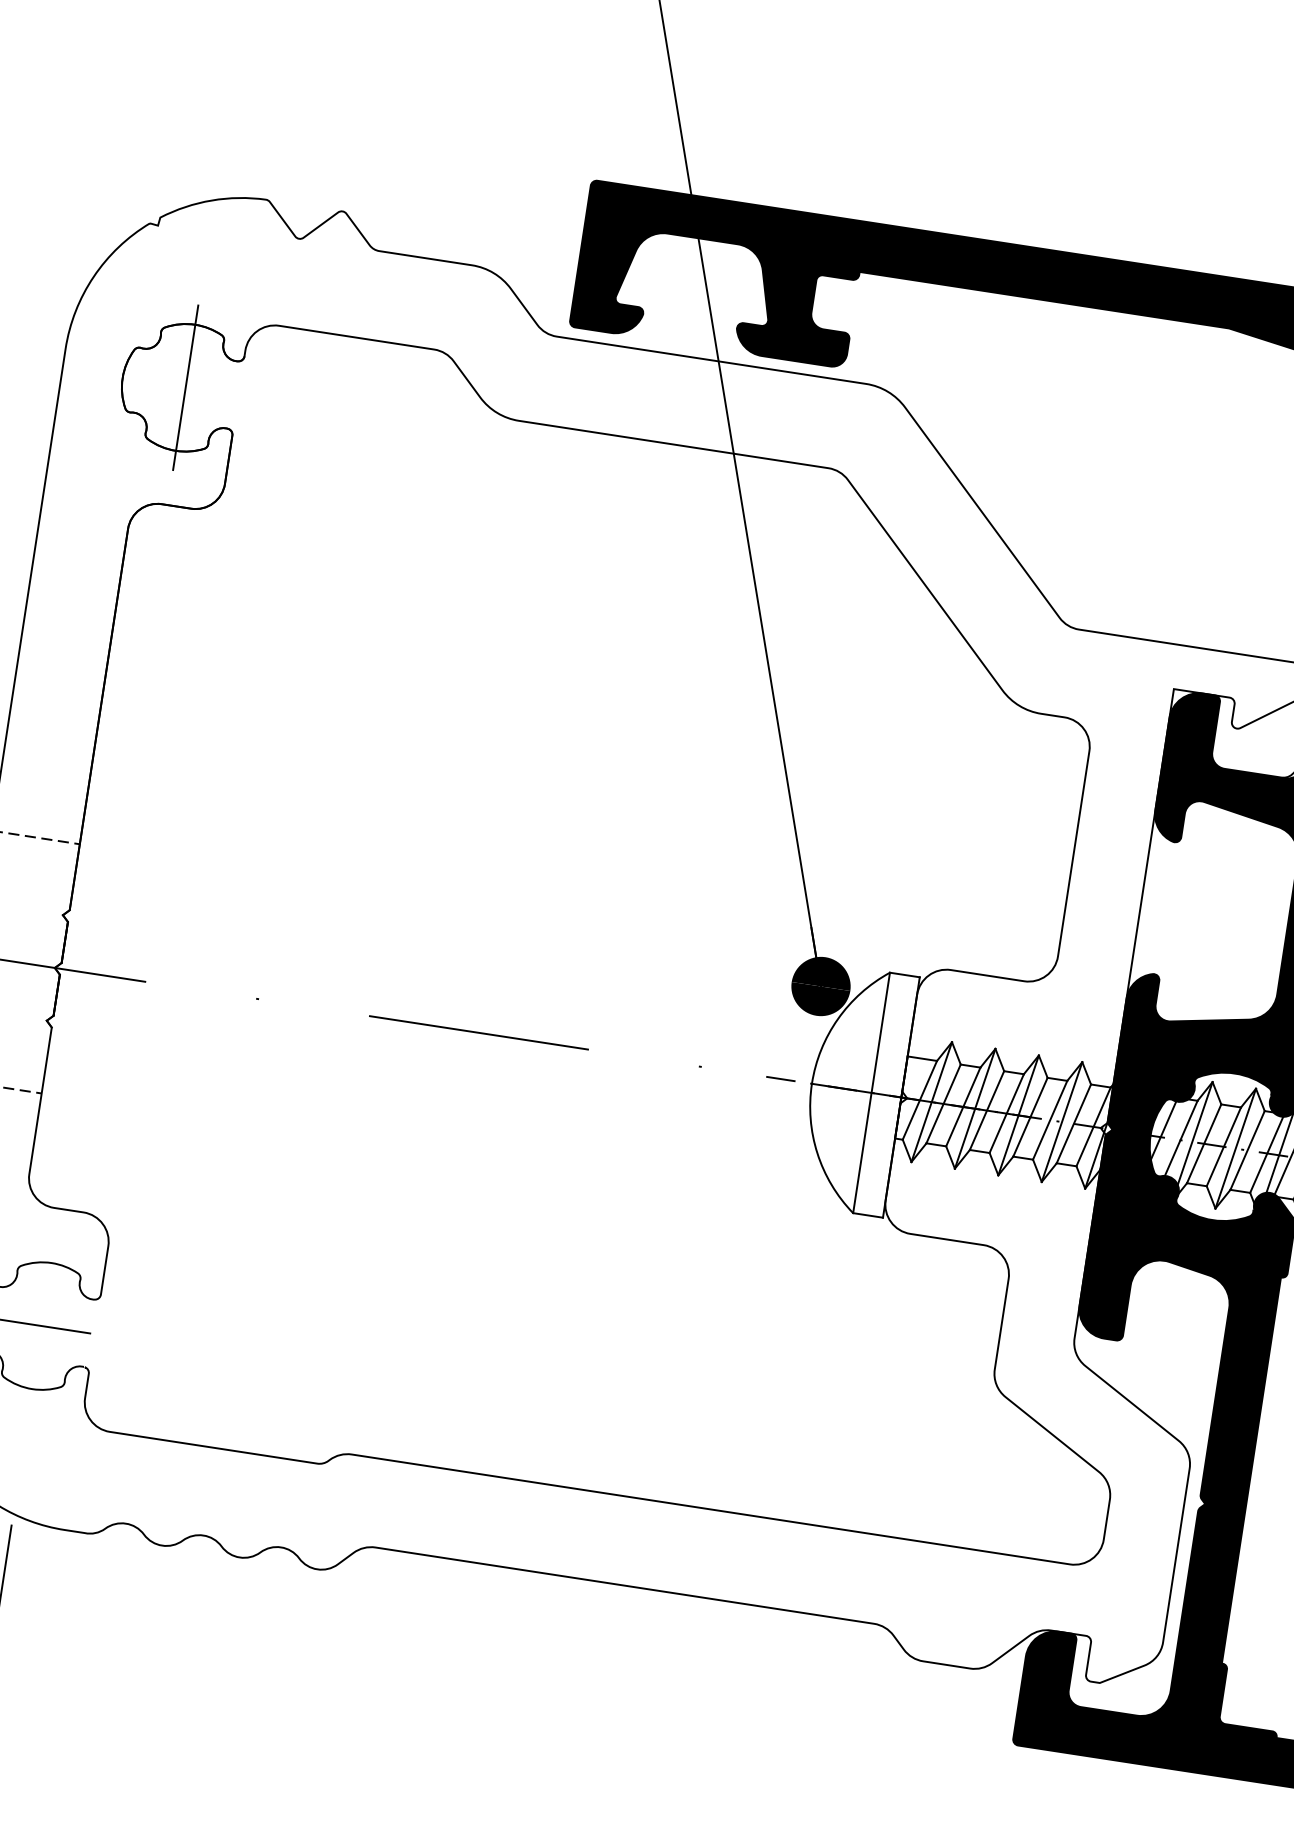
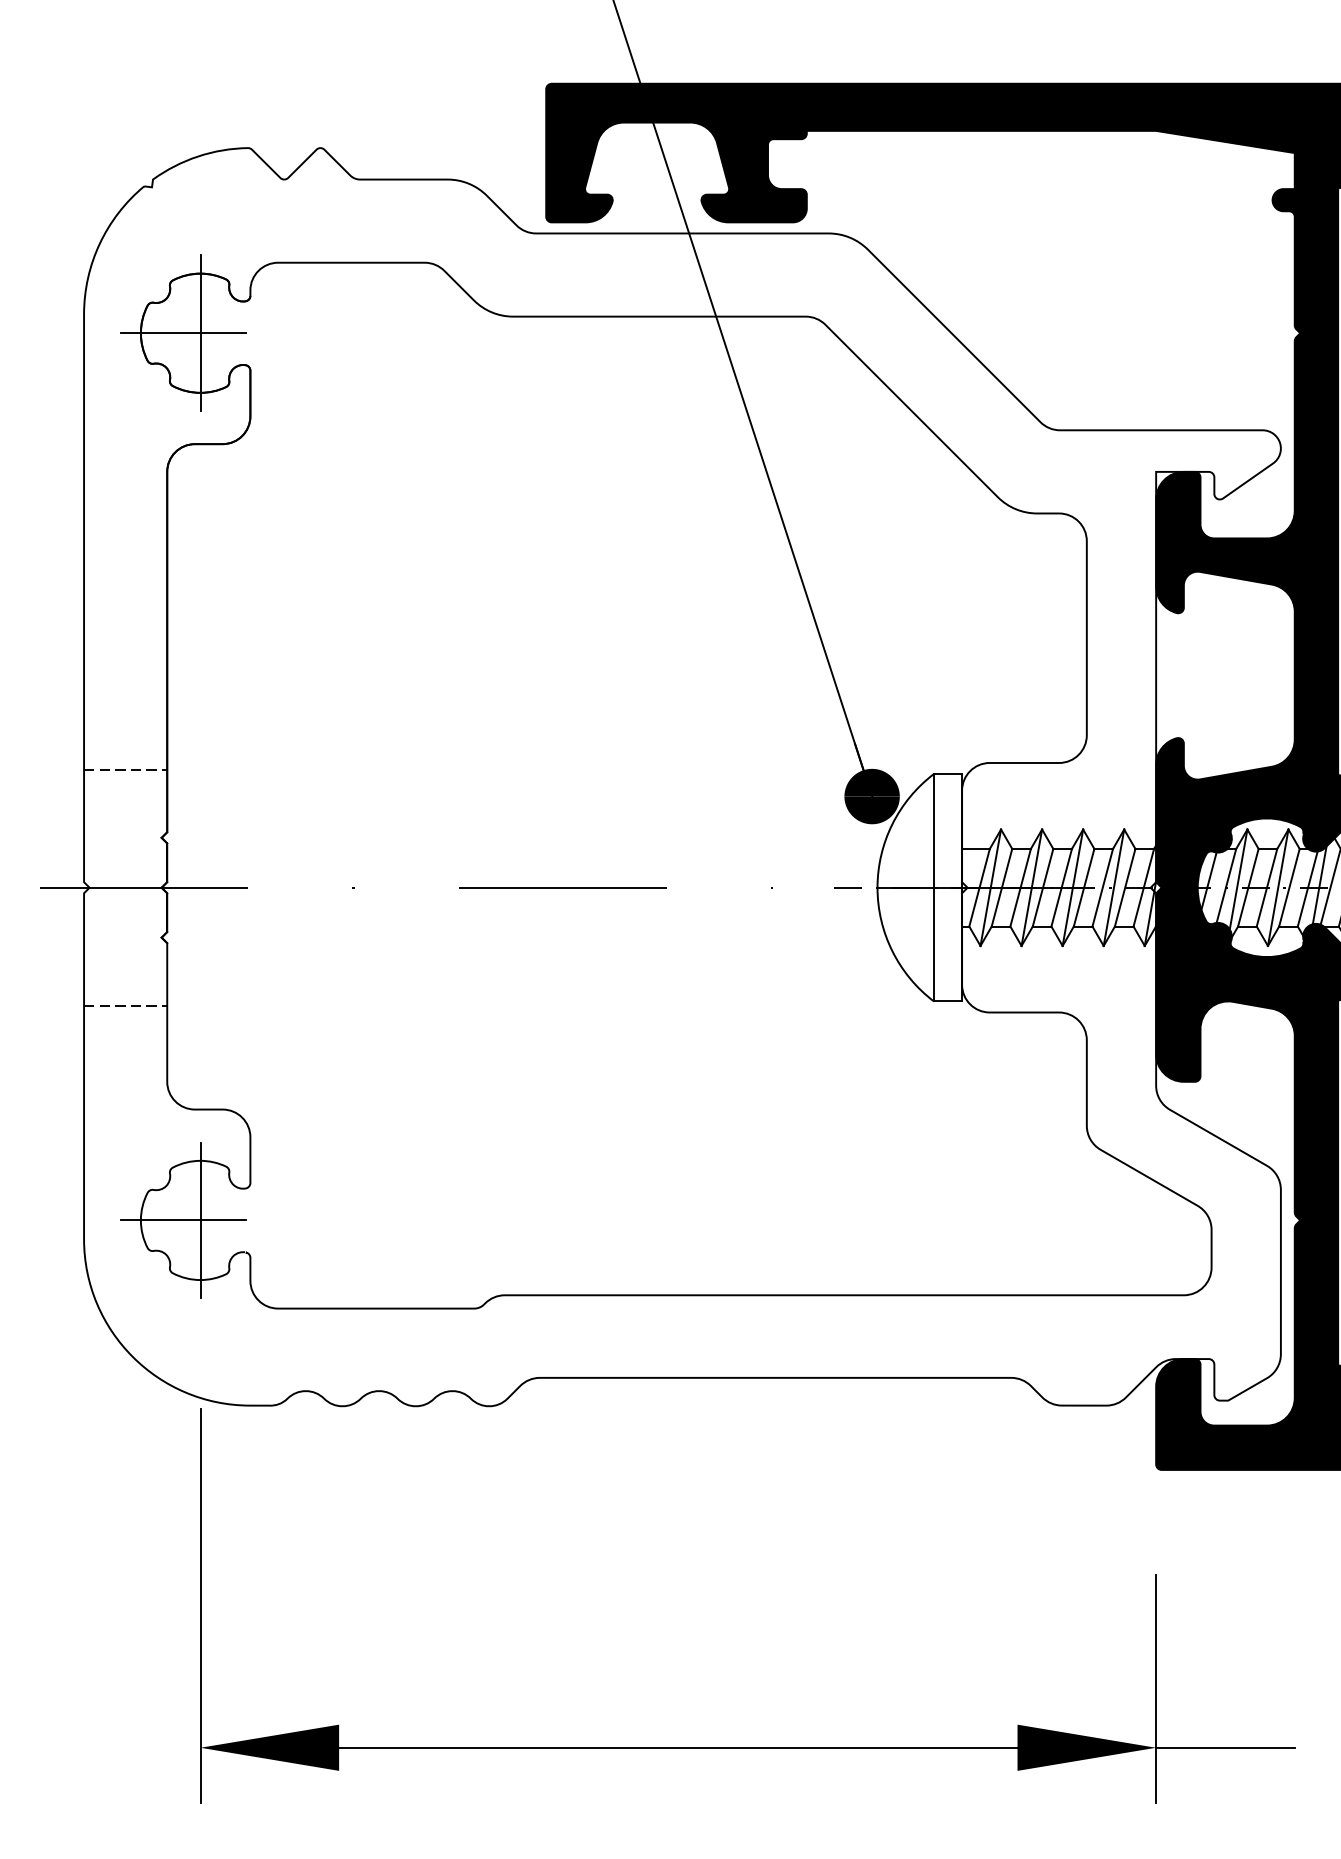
line: (167, 385) -> (183, 333), added
line: (42, 1326) -> (200, 1220), added

